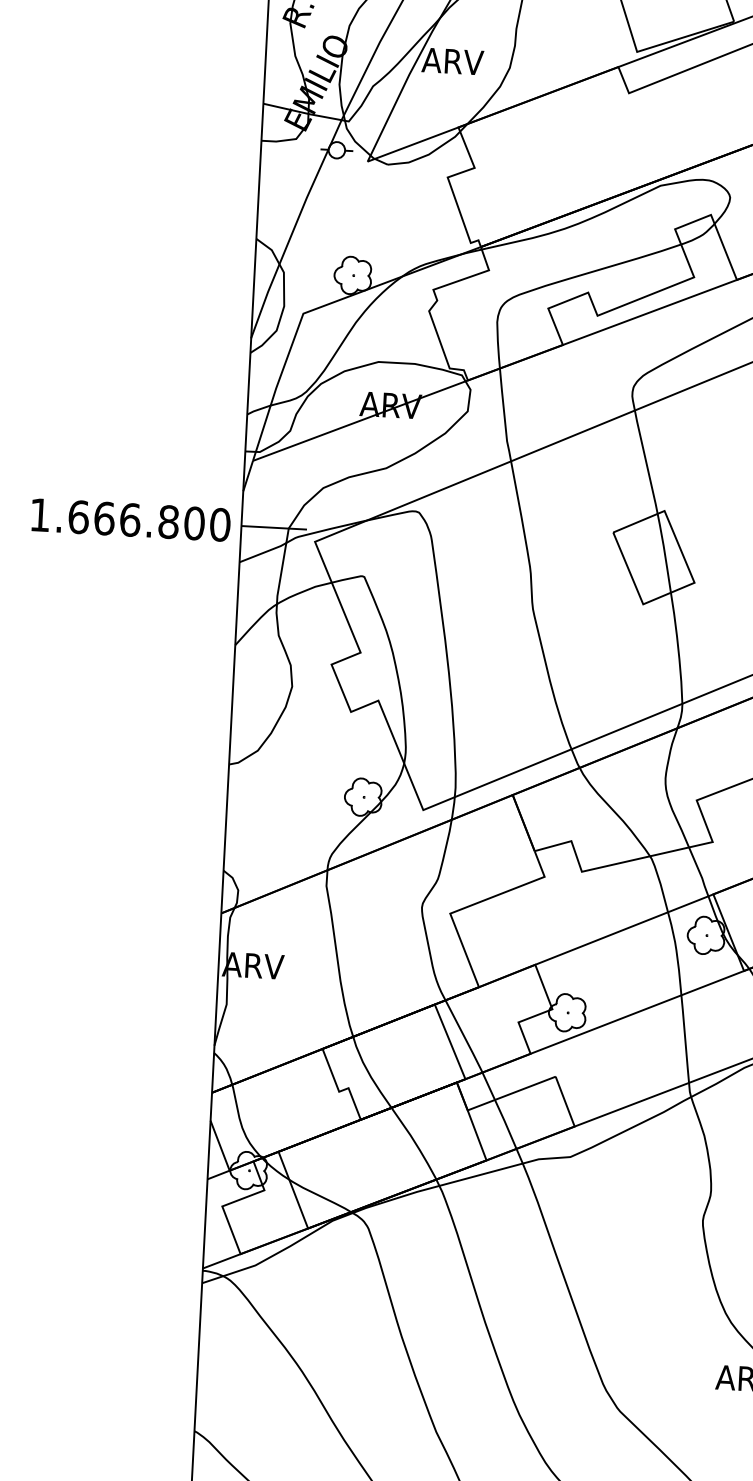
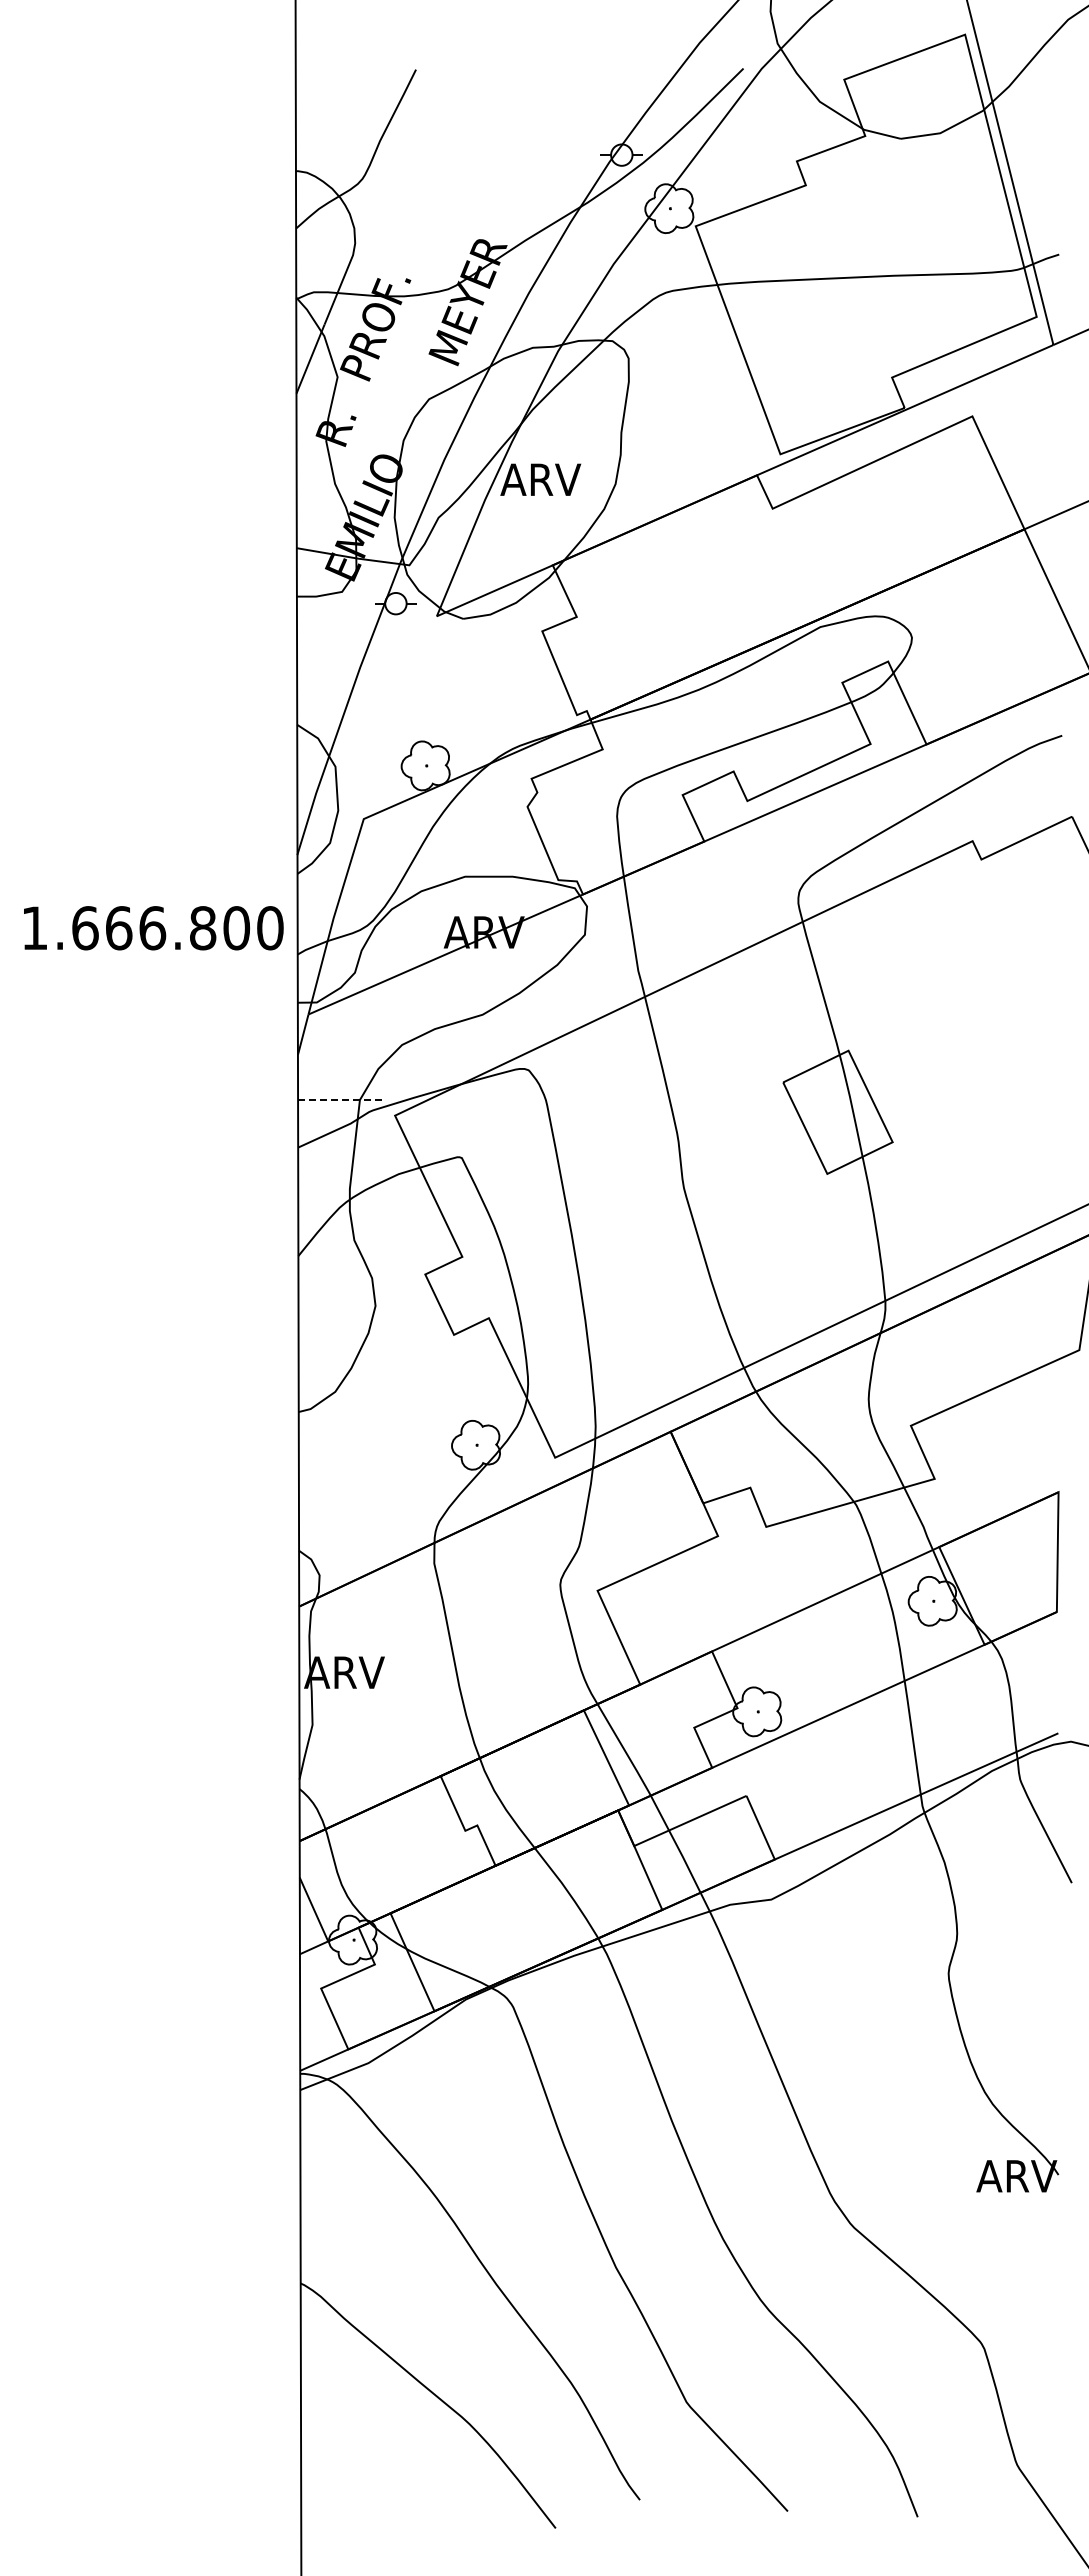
text: (130, 520) -> (153, 928), moved
line: (273, 527) -> (340, 1100), solid -> dashed

